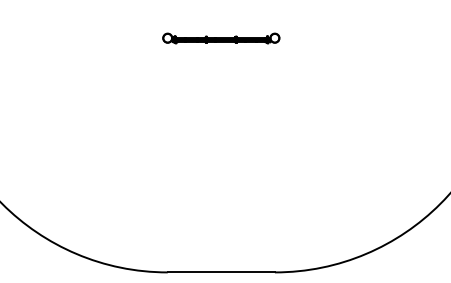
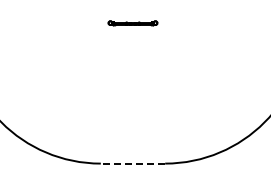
part: (220, 39) -> (132, 23), size x0.7
line: (220, 272) -> (132, 163), solid -> dashed

